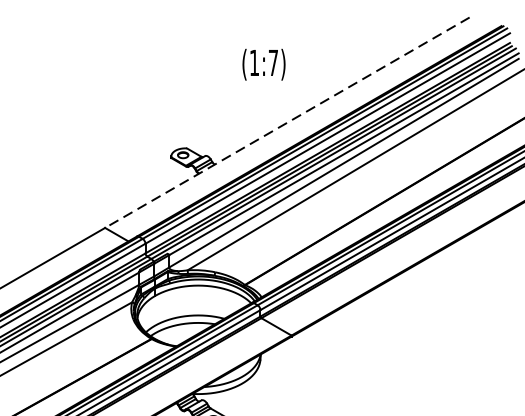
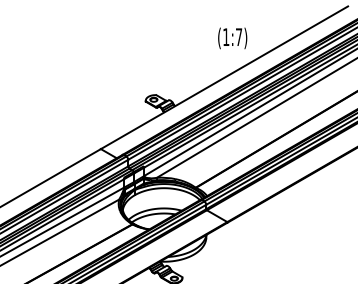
text: (263, 64) -> (232, 38), moved
line: (287, 122) -> (224, 77), dashed -> solid

